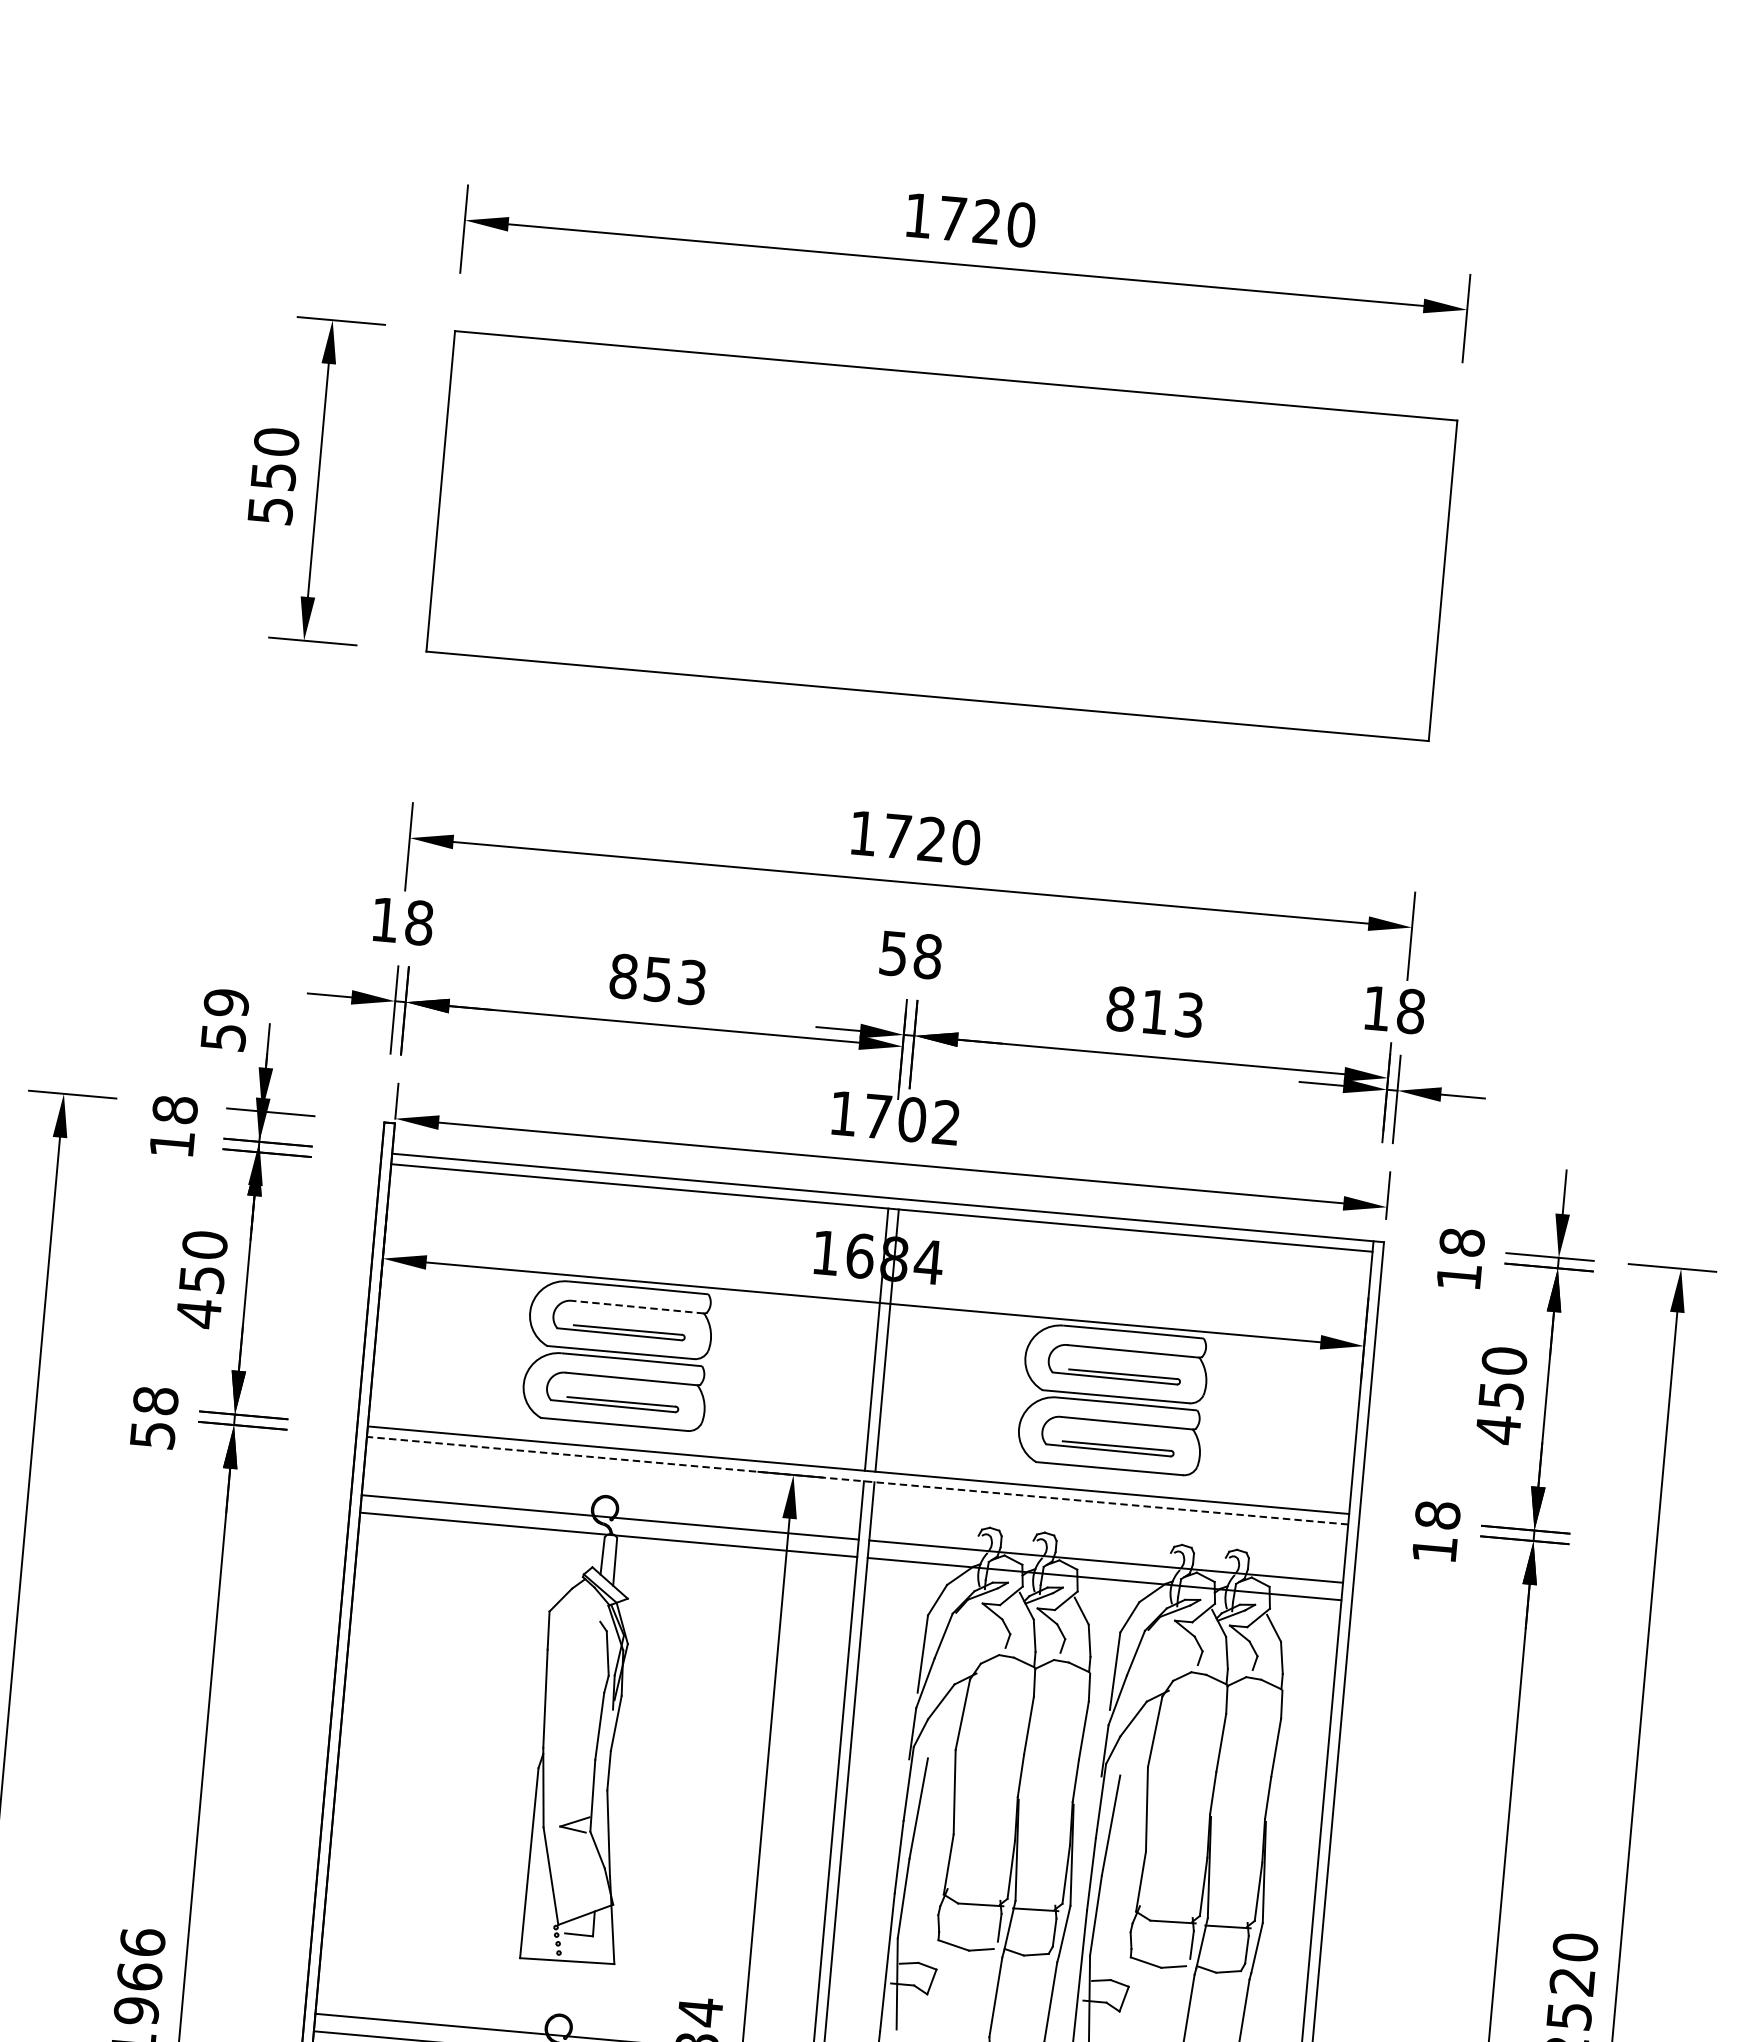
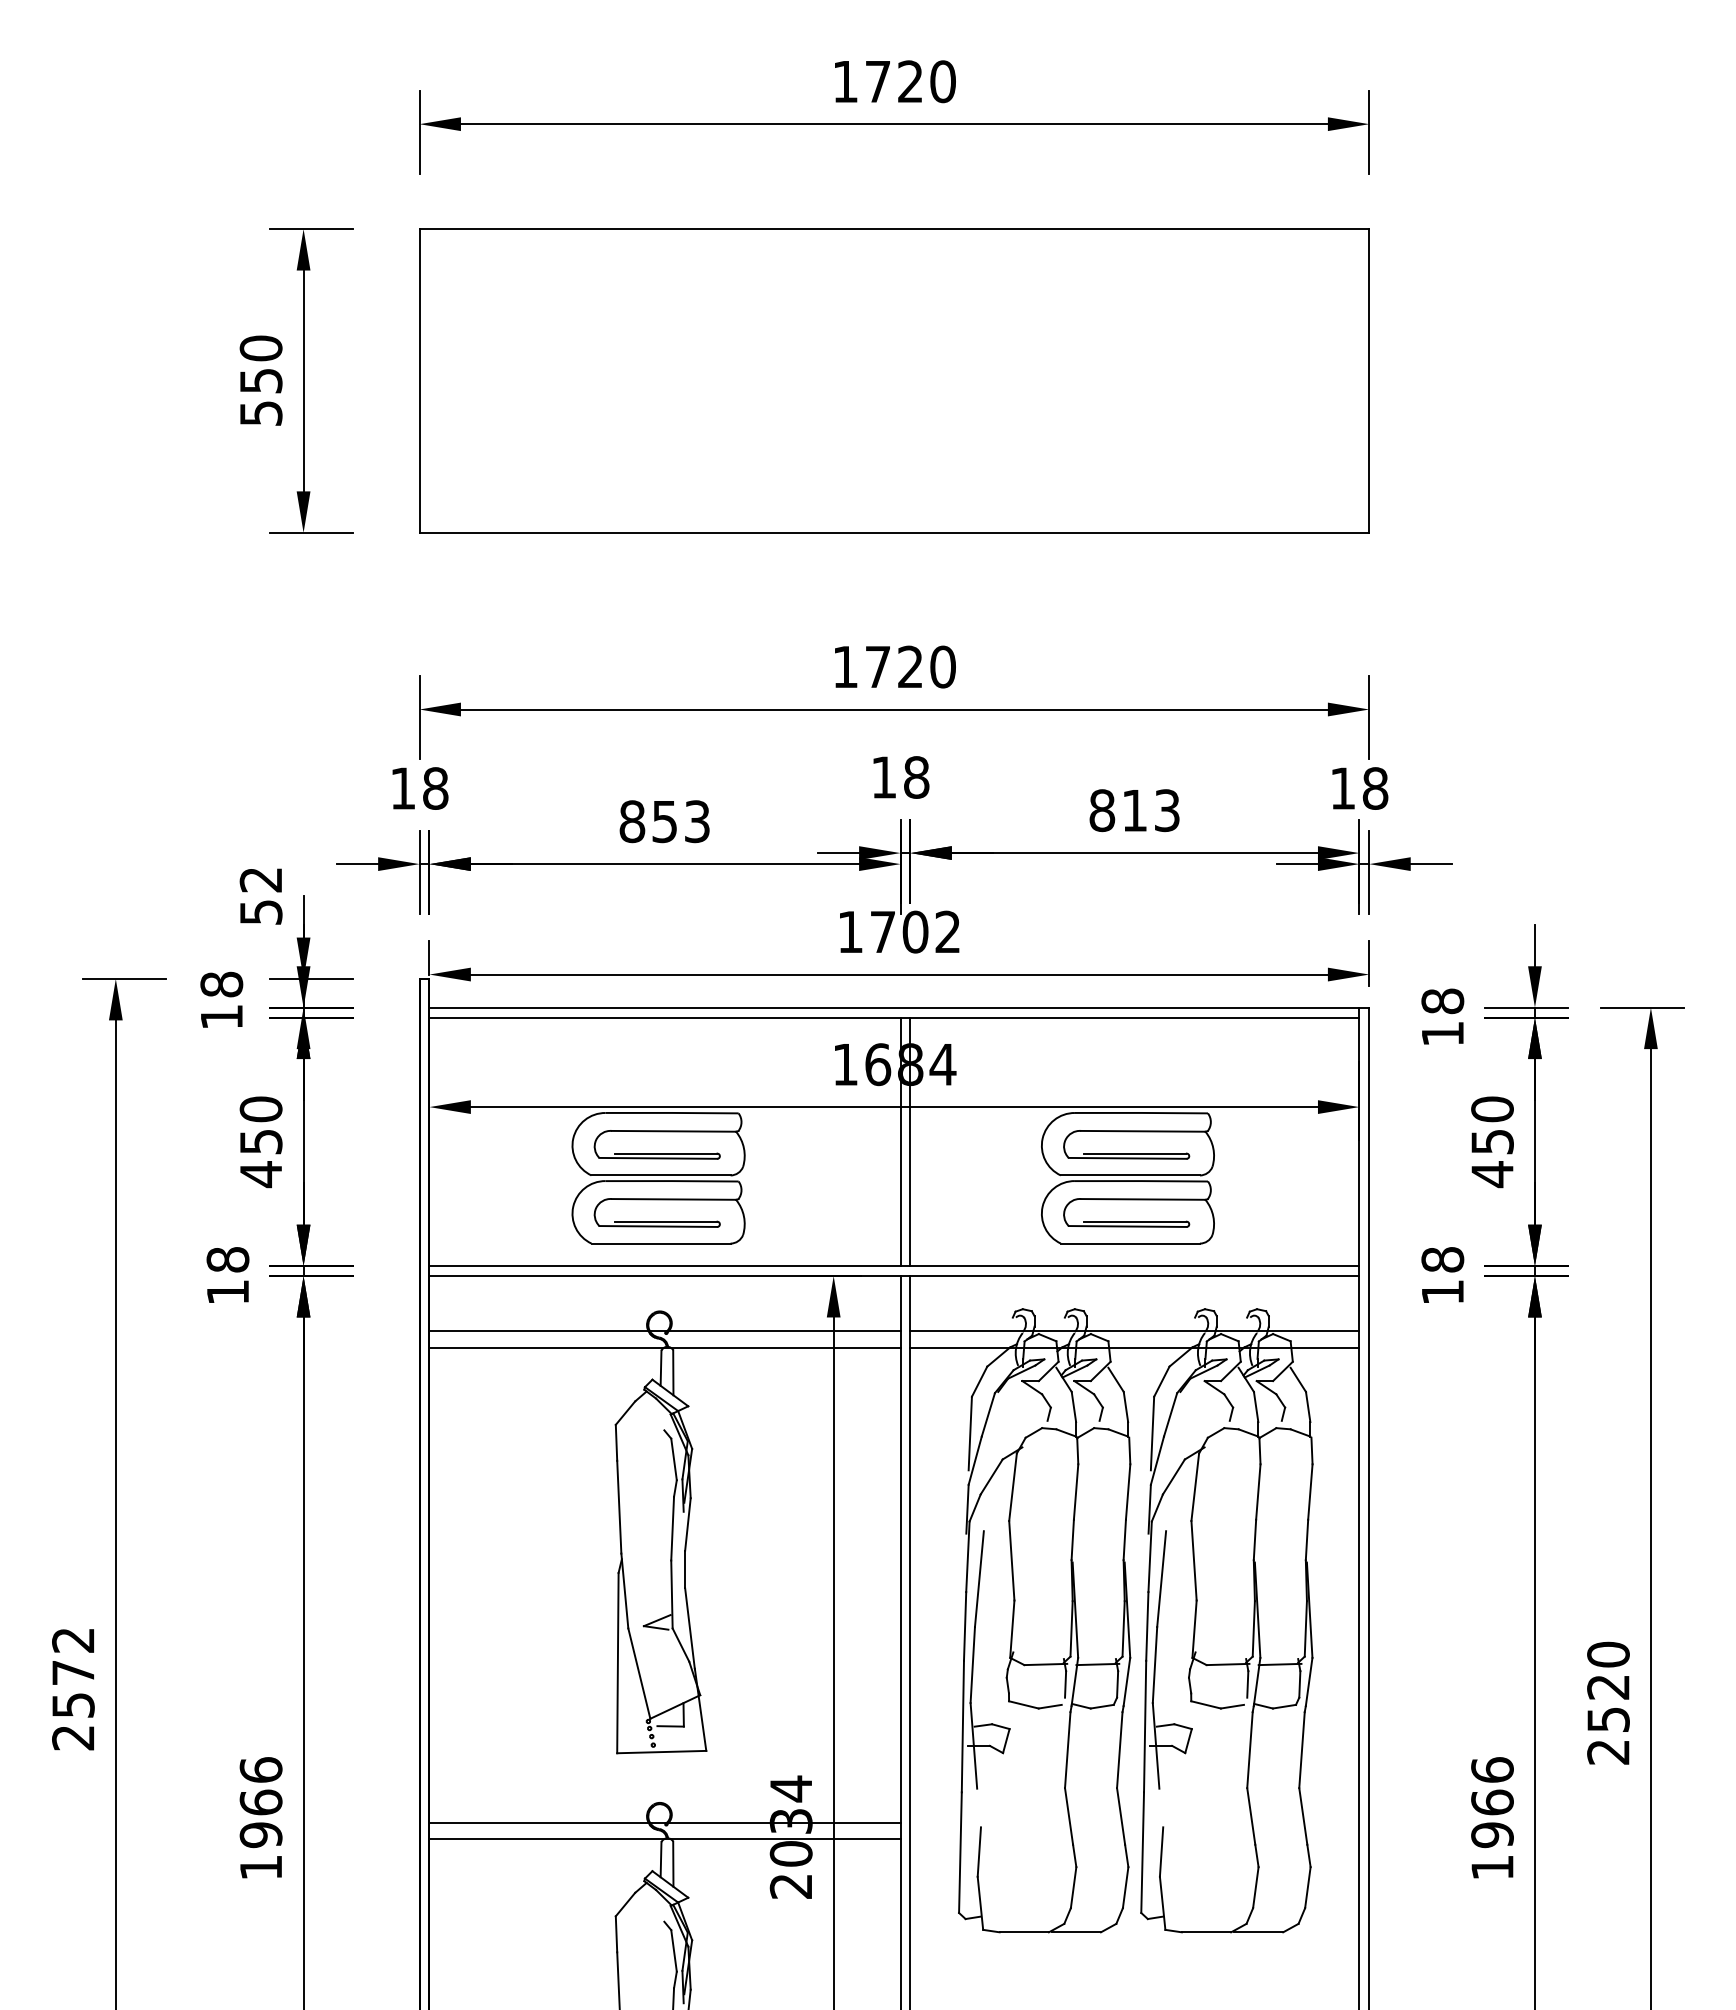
text: (893, 953) -> (883, 777), 58 -> 18
text: (225, 1002) -> (260, 879), 59 -> 52
line: (638, 1307) -> (673, 1131), dashed -> solid
text: (153, 1435) -> (228, 1292), 58 -> 18
line: (857, 1481) -> (894, 1276), dashed -> solid

